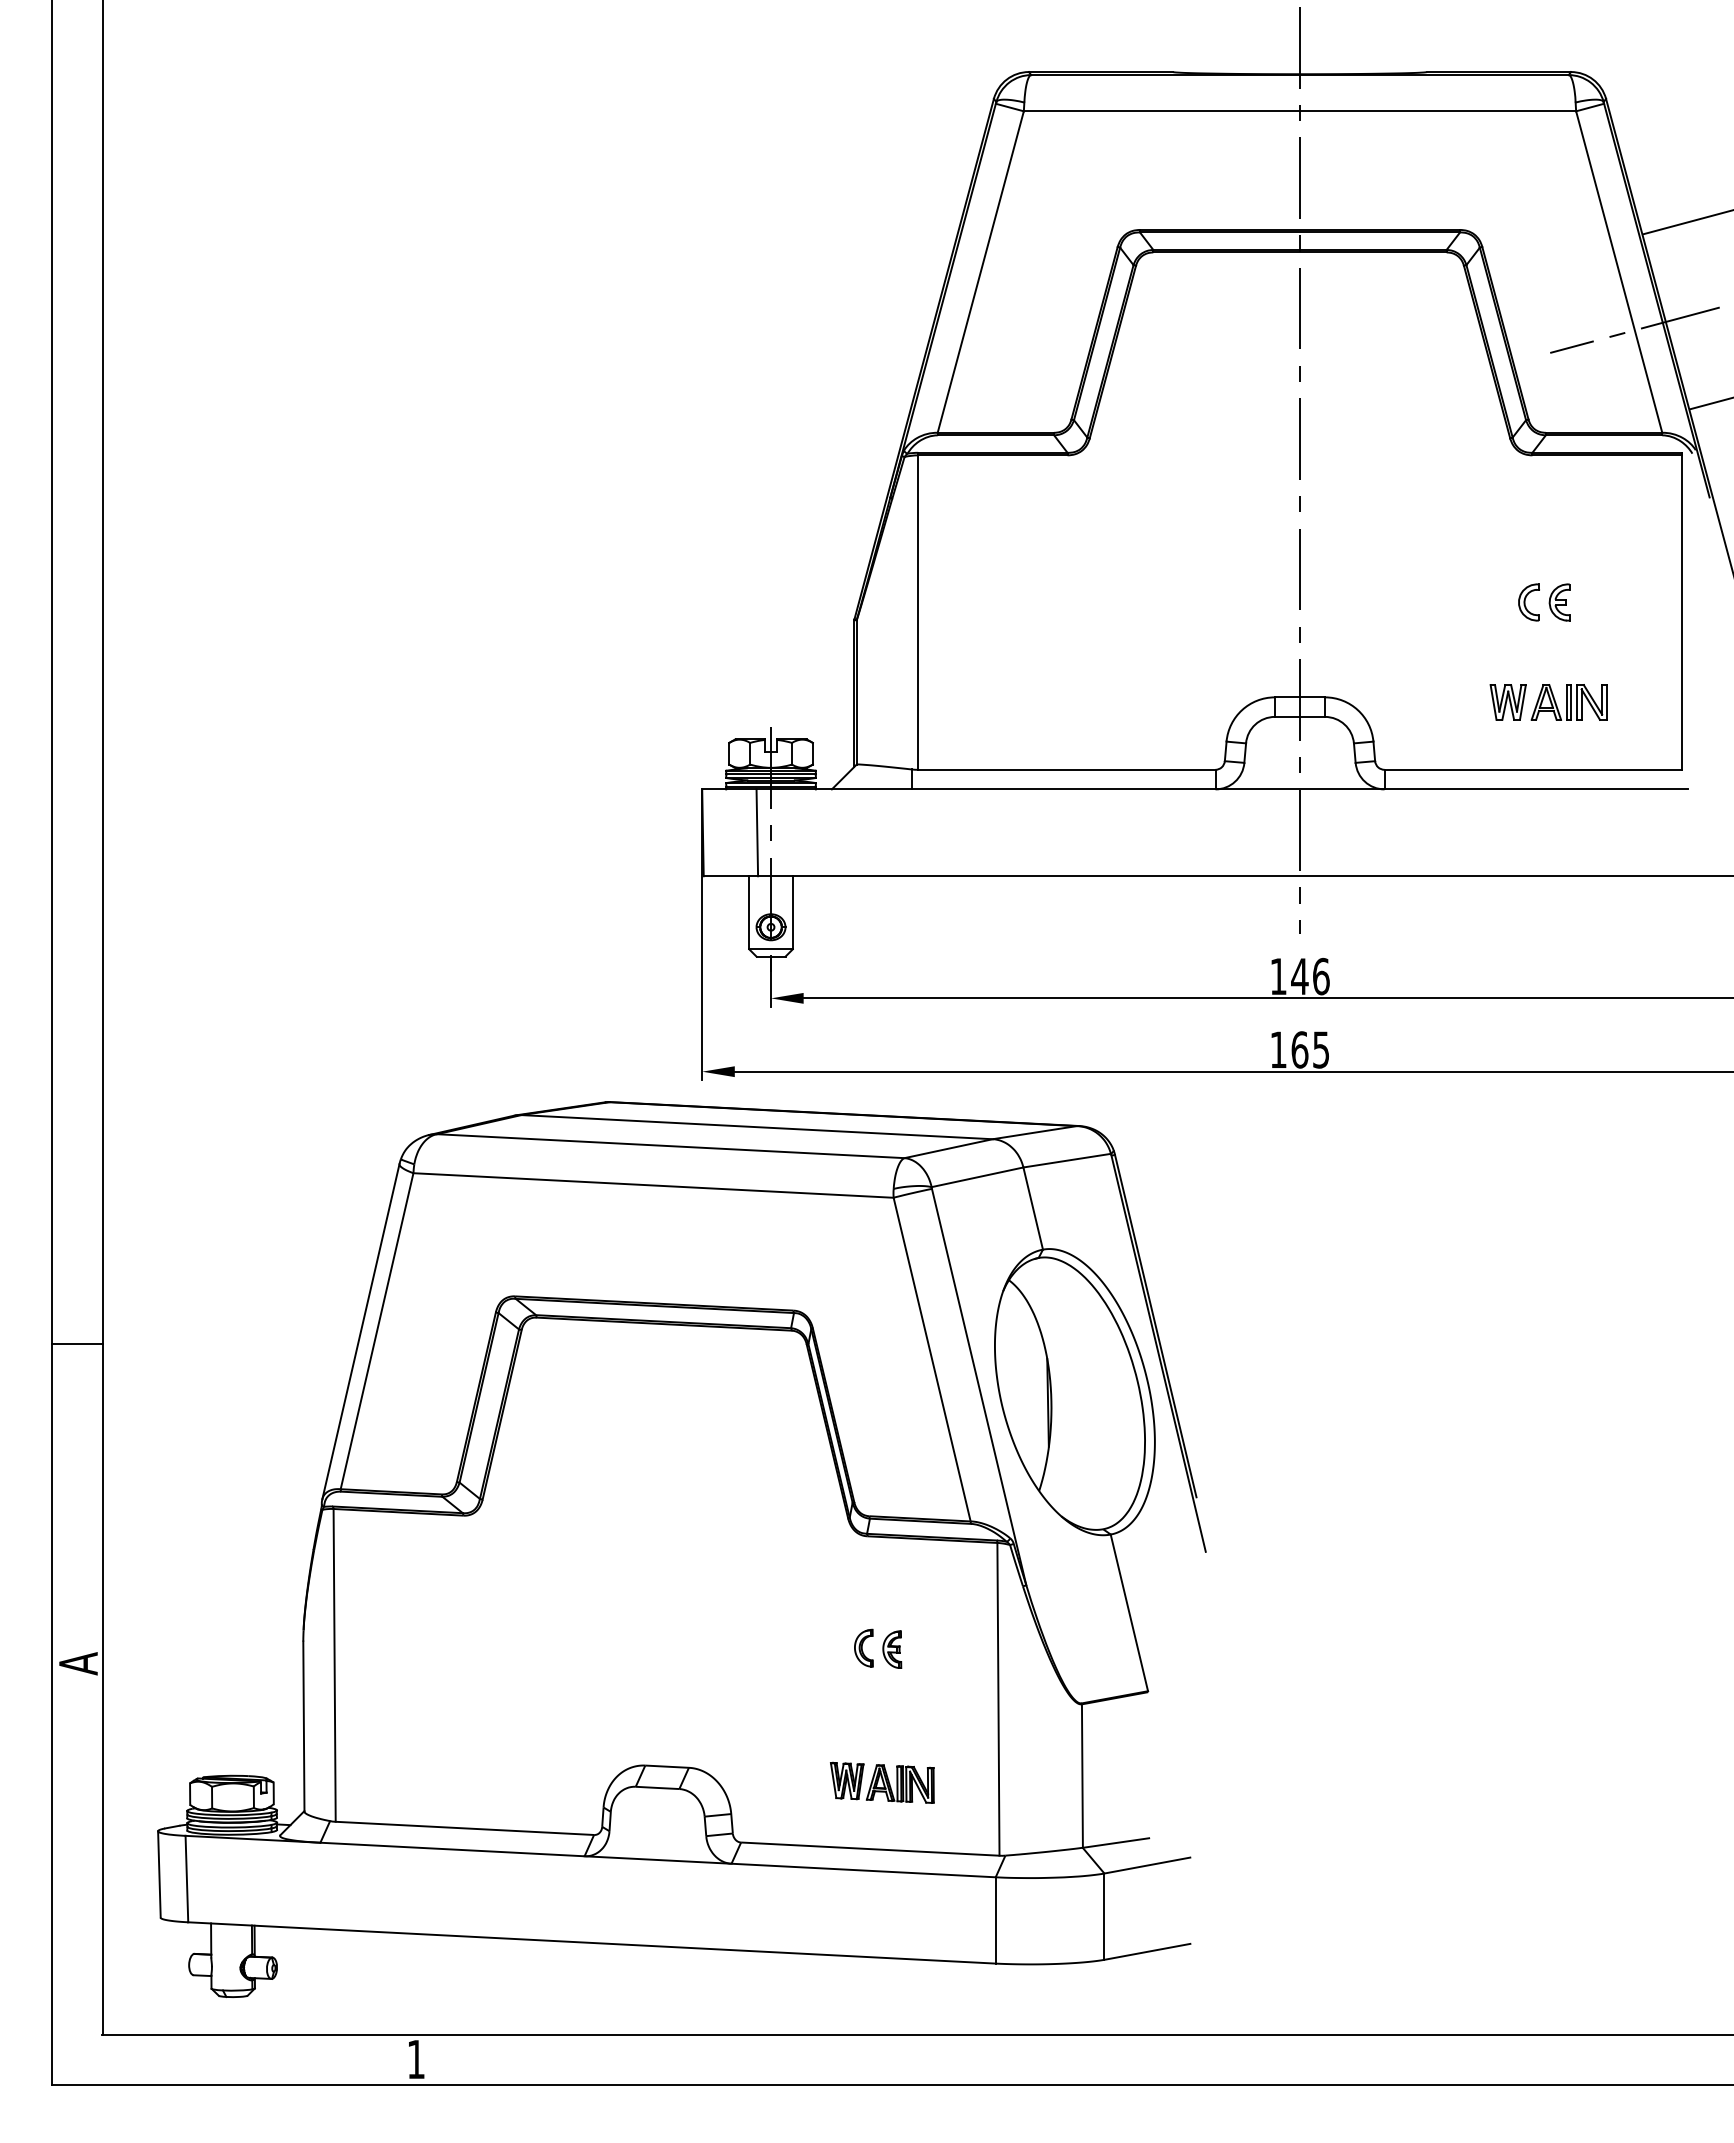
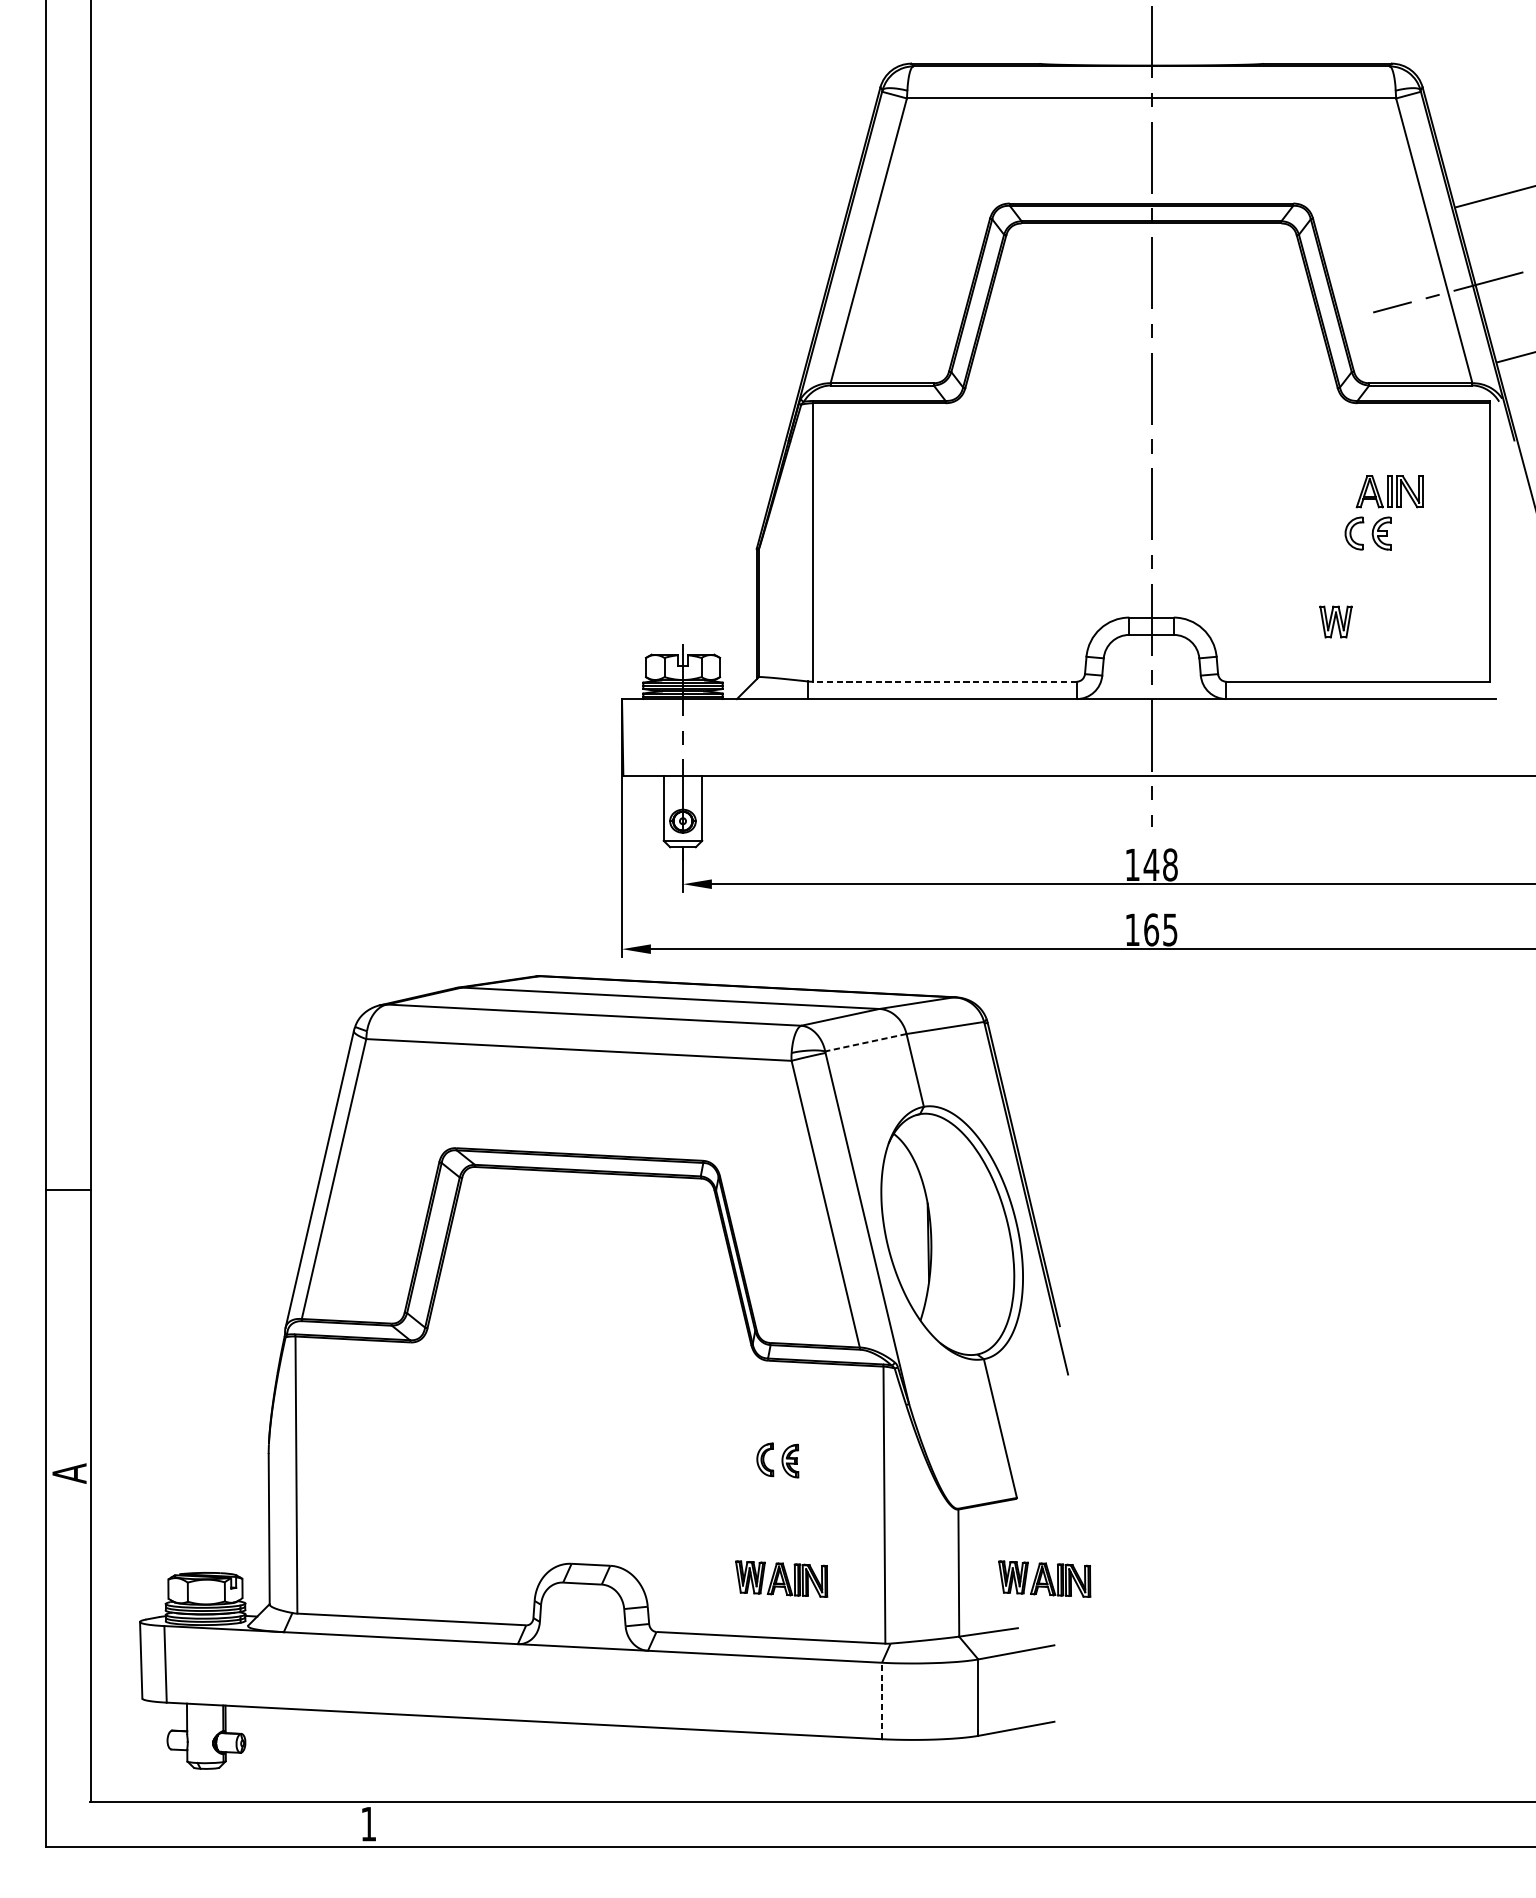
part: (1568, 702) -> (1389, 491), moved
line: (1066, 769) -> (944, 681), solid -> dashed
line: (757, 832) -> (671, 737), removed
text: (1321, 976) -> (1170, 864), 146 -> 148
line: (977, 1177) -> (865, 1042), solid -> dashed
part: (1179, 1782) -> (1044, 1578), added
line: (995, 1919) -> (881, 1700), solid -> dashed

